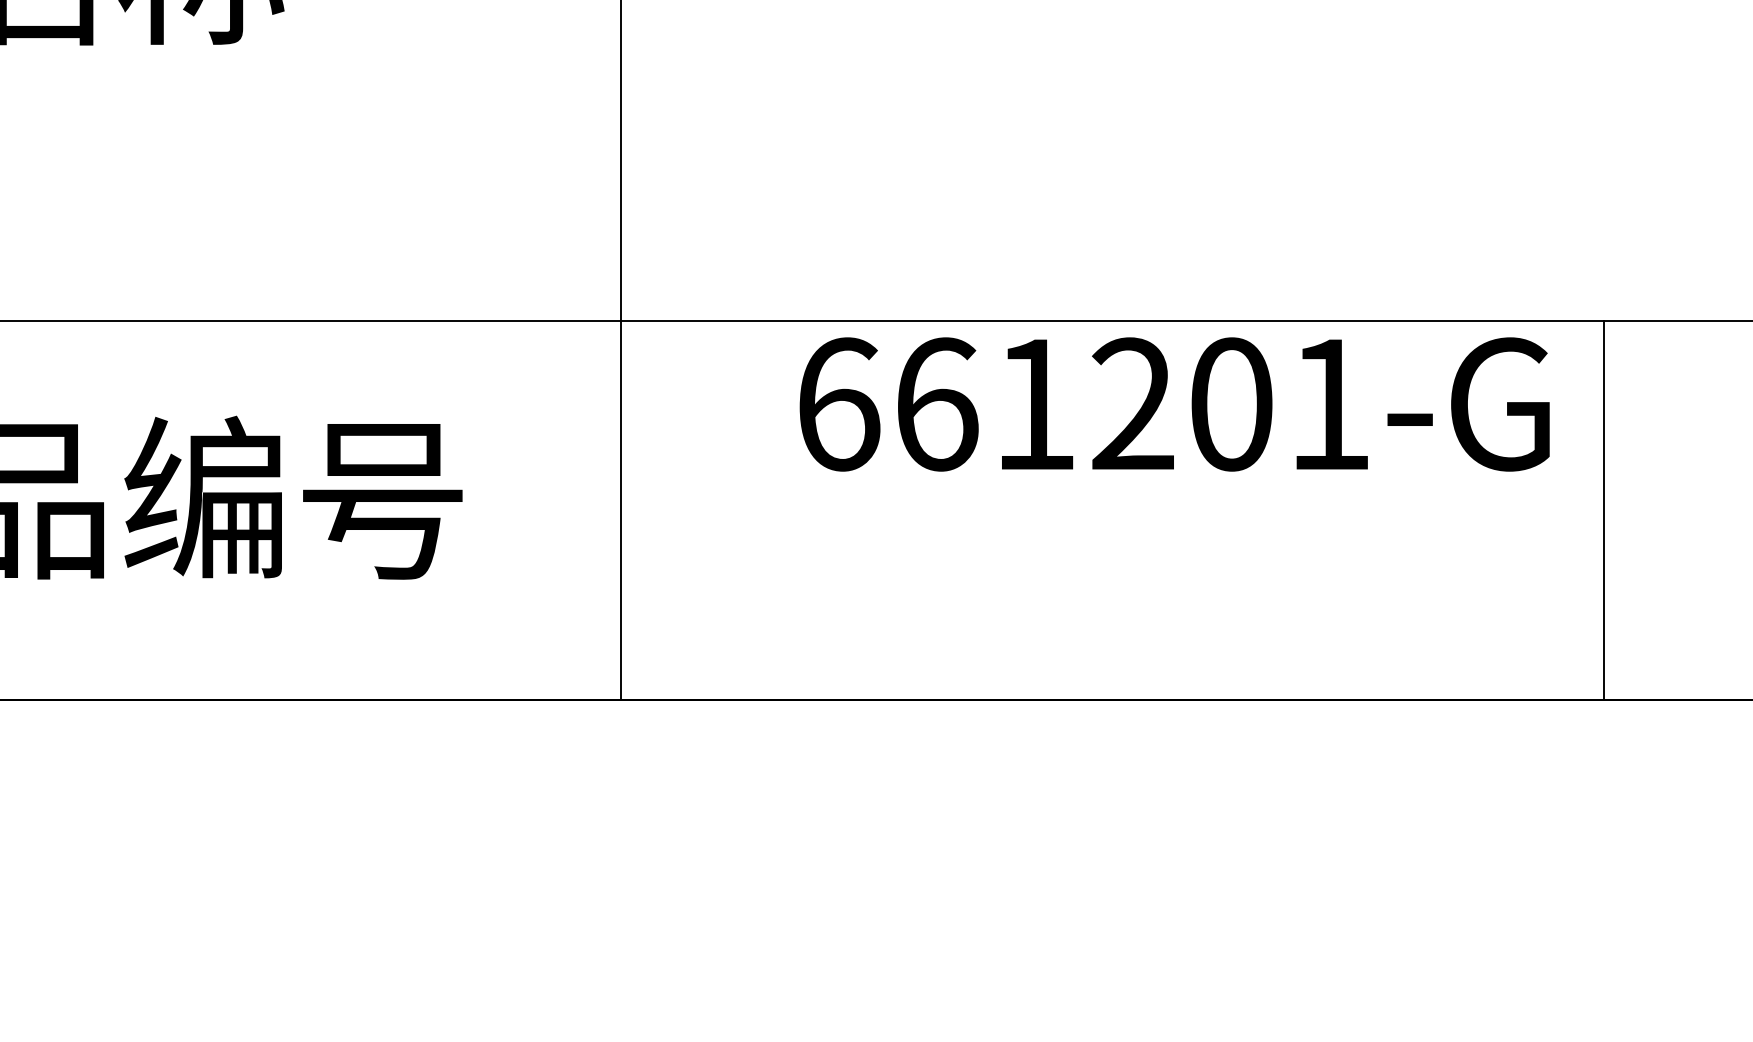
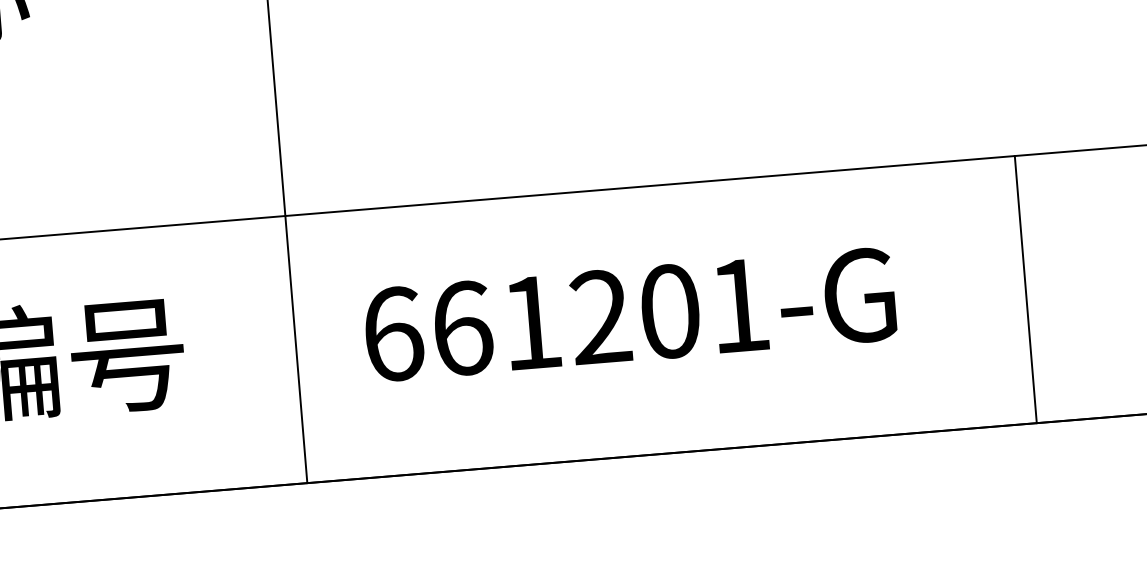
text: (1174, 404) -> (630, 314), moved
line: (1604, 510) -> (1026, 289), moved

